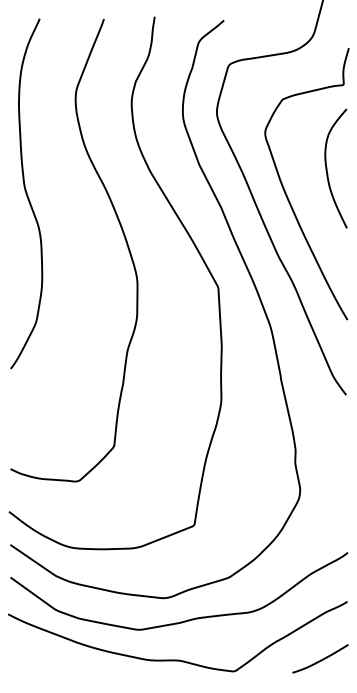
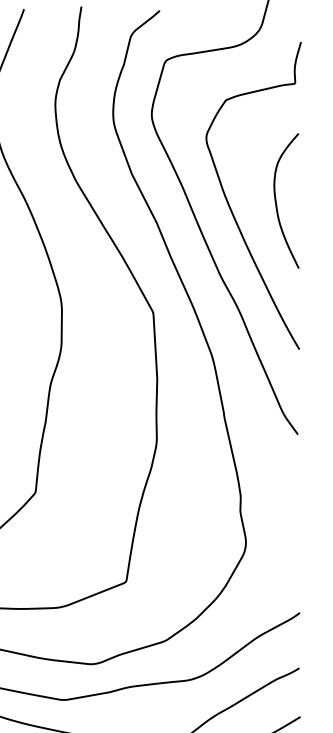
curve: (327, 168) -> (276, 200), moved

